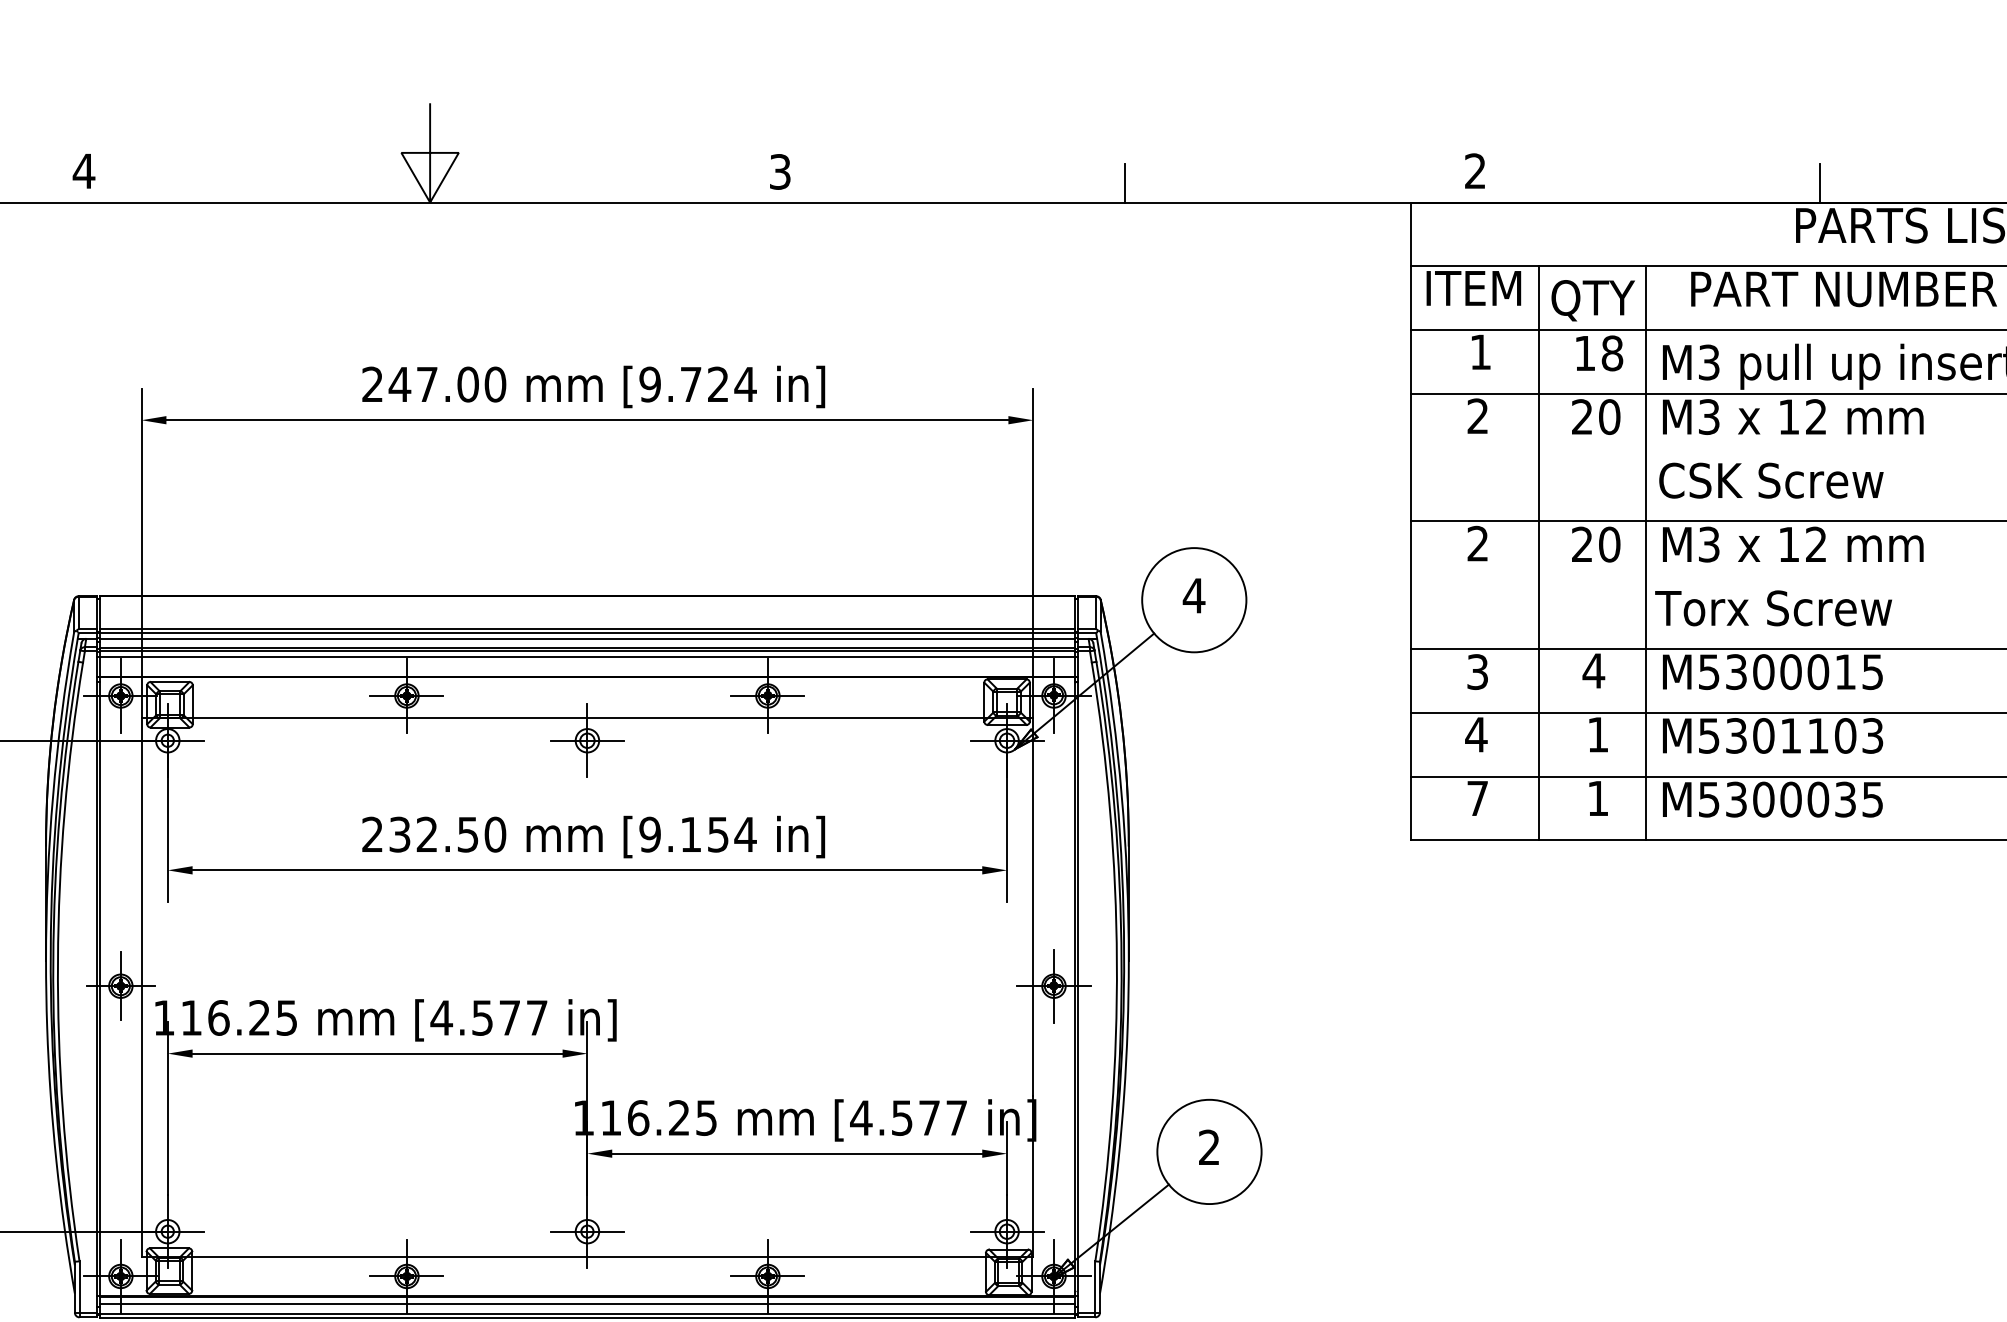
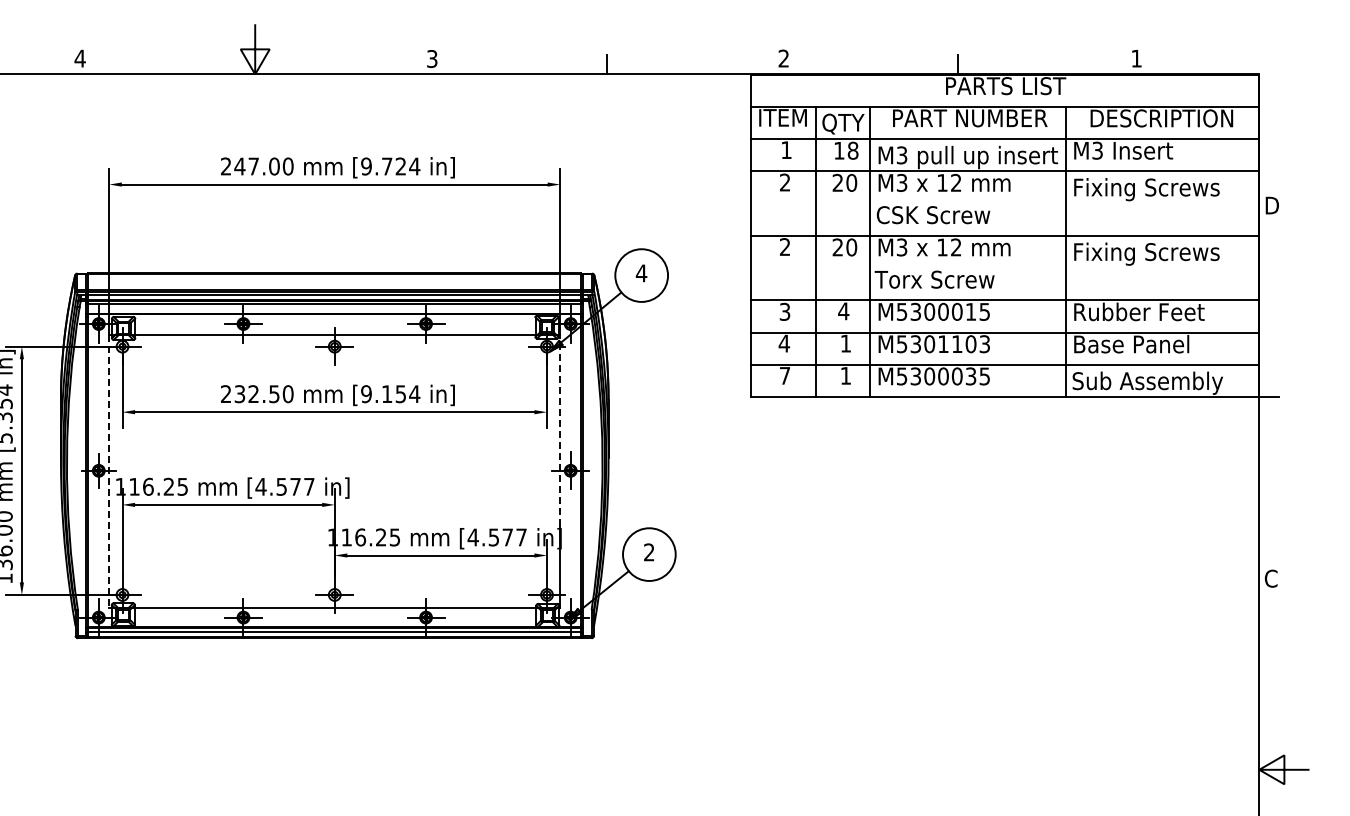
line: (1033, 906) -> (560, 430), solid -> dashed
line: (142, 987) -> (109, 471), solid -> dashed

